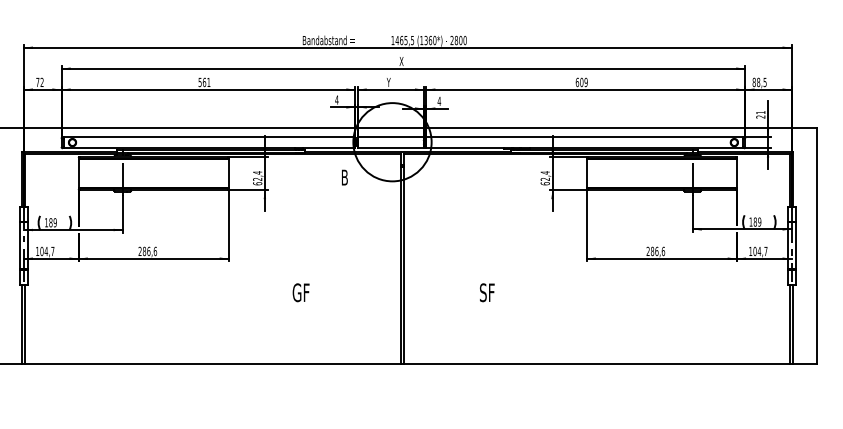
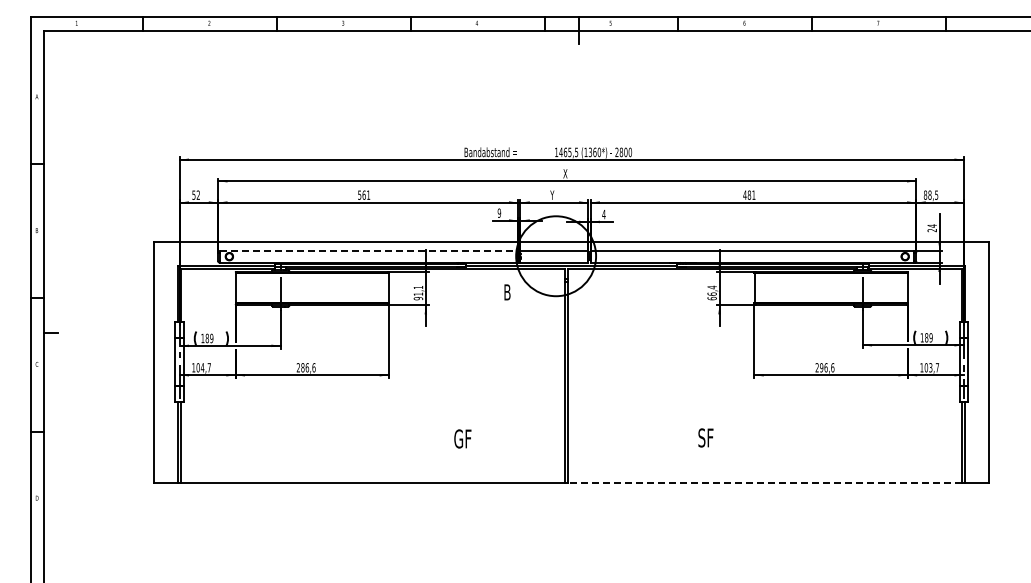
text: (37, 81) -> (193, 194), 72 -> 52
text: (581, 81) -> (749, 194), 609 -> 481
text: (337, 99) -> (499, 212), 4 -> 9
text: (760, 112) -> (931, 225), 21 -> 24
line: (209, 137) -> (369, 251), solid -> dashed
text: (257, 177) -> (418, 292), 62,4 -> 91,1
text: (544, 178) -> (711, 293), 62,4 -> 66,4
text: (652, 251) -> (821, 367), 286,6 -> 296,6
text: (759, 251) -> (930, 367), 104,7 -> 103,7
text: (300, 292) -> (462, 438), moved
text: (486, 292) -> (705, 437), moved
line: (596, 363) -> (764, 482), solid -> dashed

